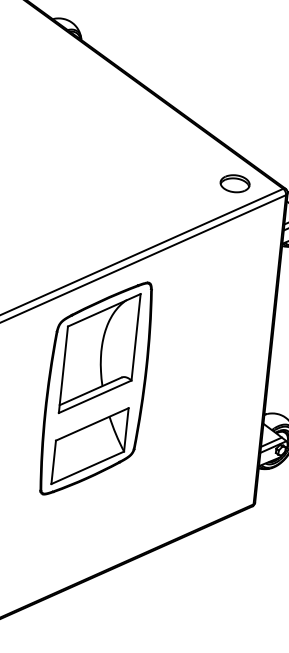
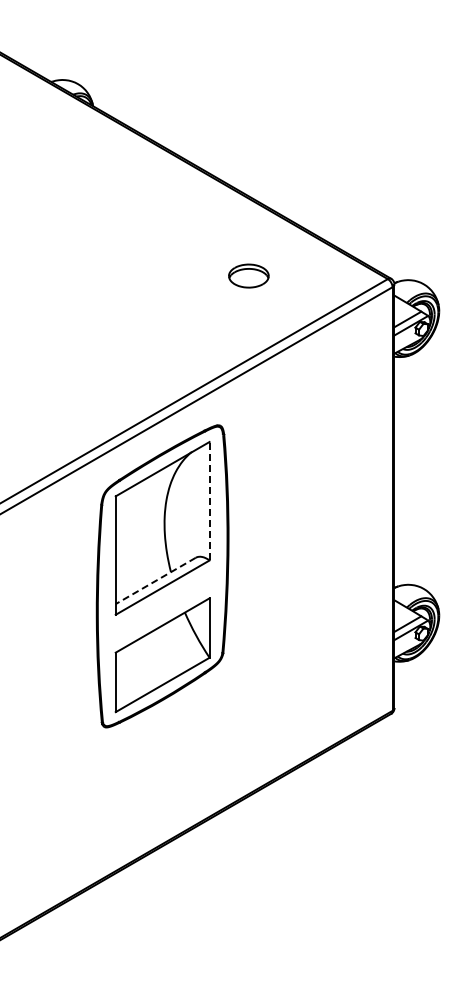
part: (234, 183) -> (248, 275), moved
line: (136, 336) -> (209, 500), solid -> dashed
line: (90, 391) -> (155, 581), solid -> dashed

